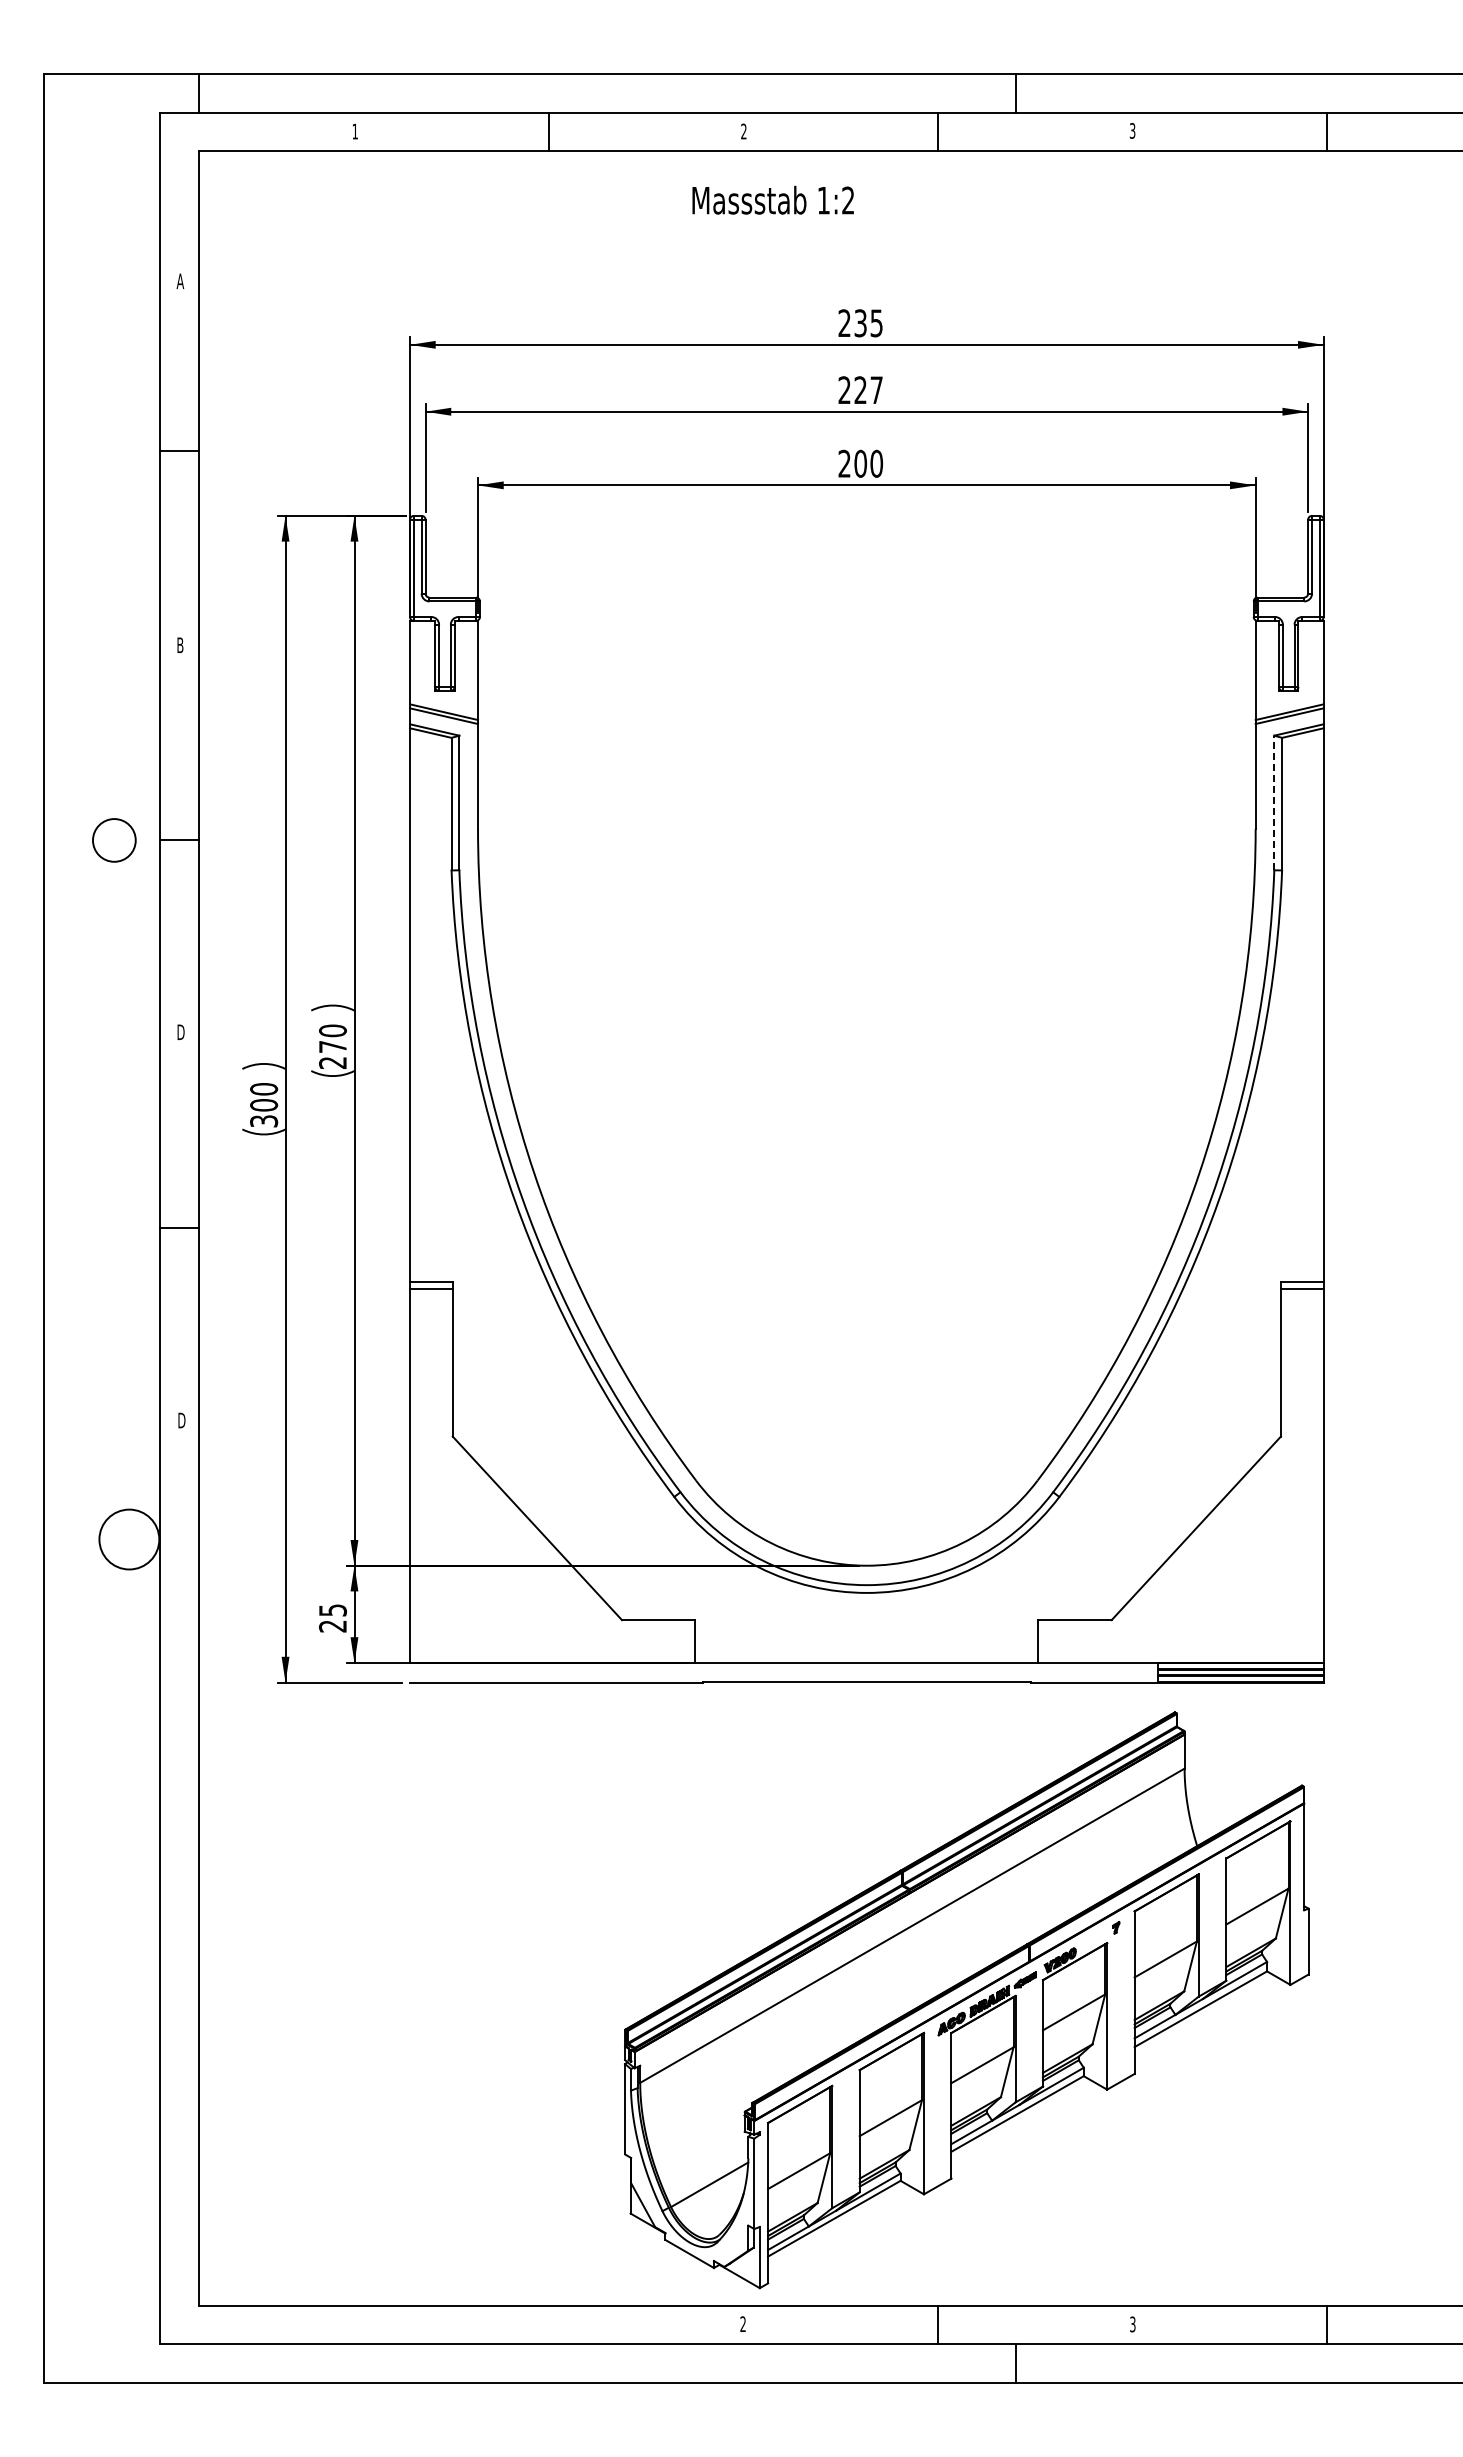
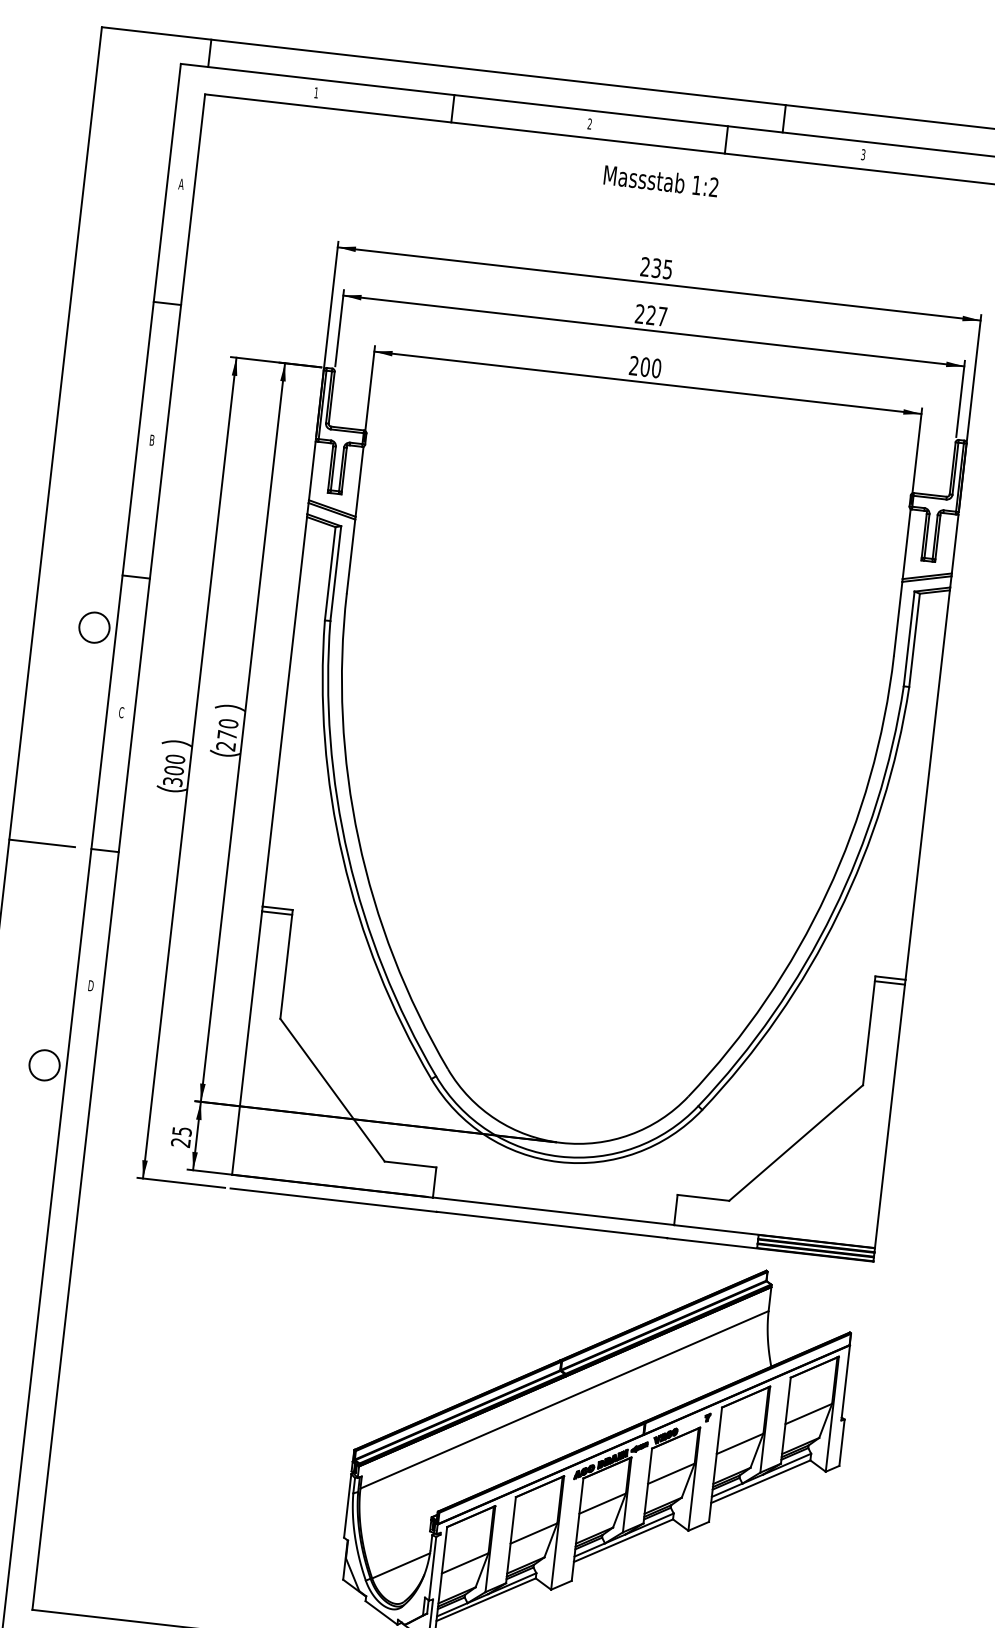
text: (772, 199) -> (660, 180), moved
line: (1274, 802) -> (909, 638), dashed -> solid
circle: (114, 840) -> (94, 627), moved
text: (180, 1032) -> (121, 712), D -> C
line: (90, 1228) -> (42, 843), added
circle: (128, 1539) -> (43, 1065), size x0.71

